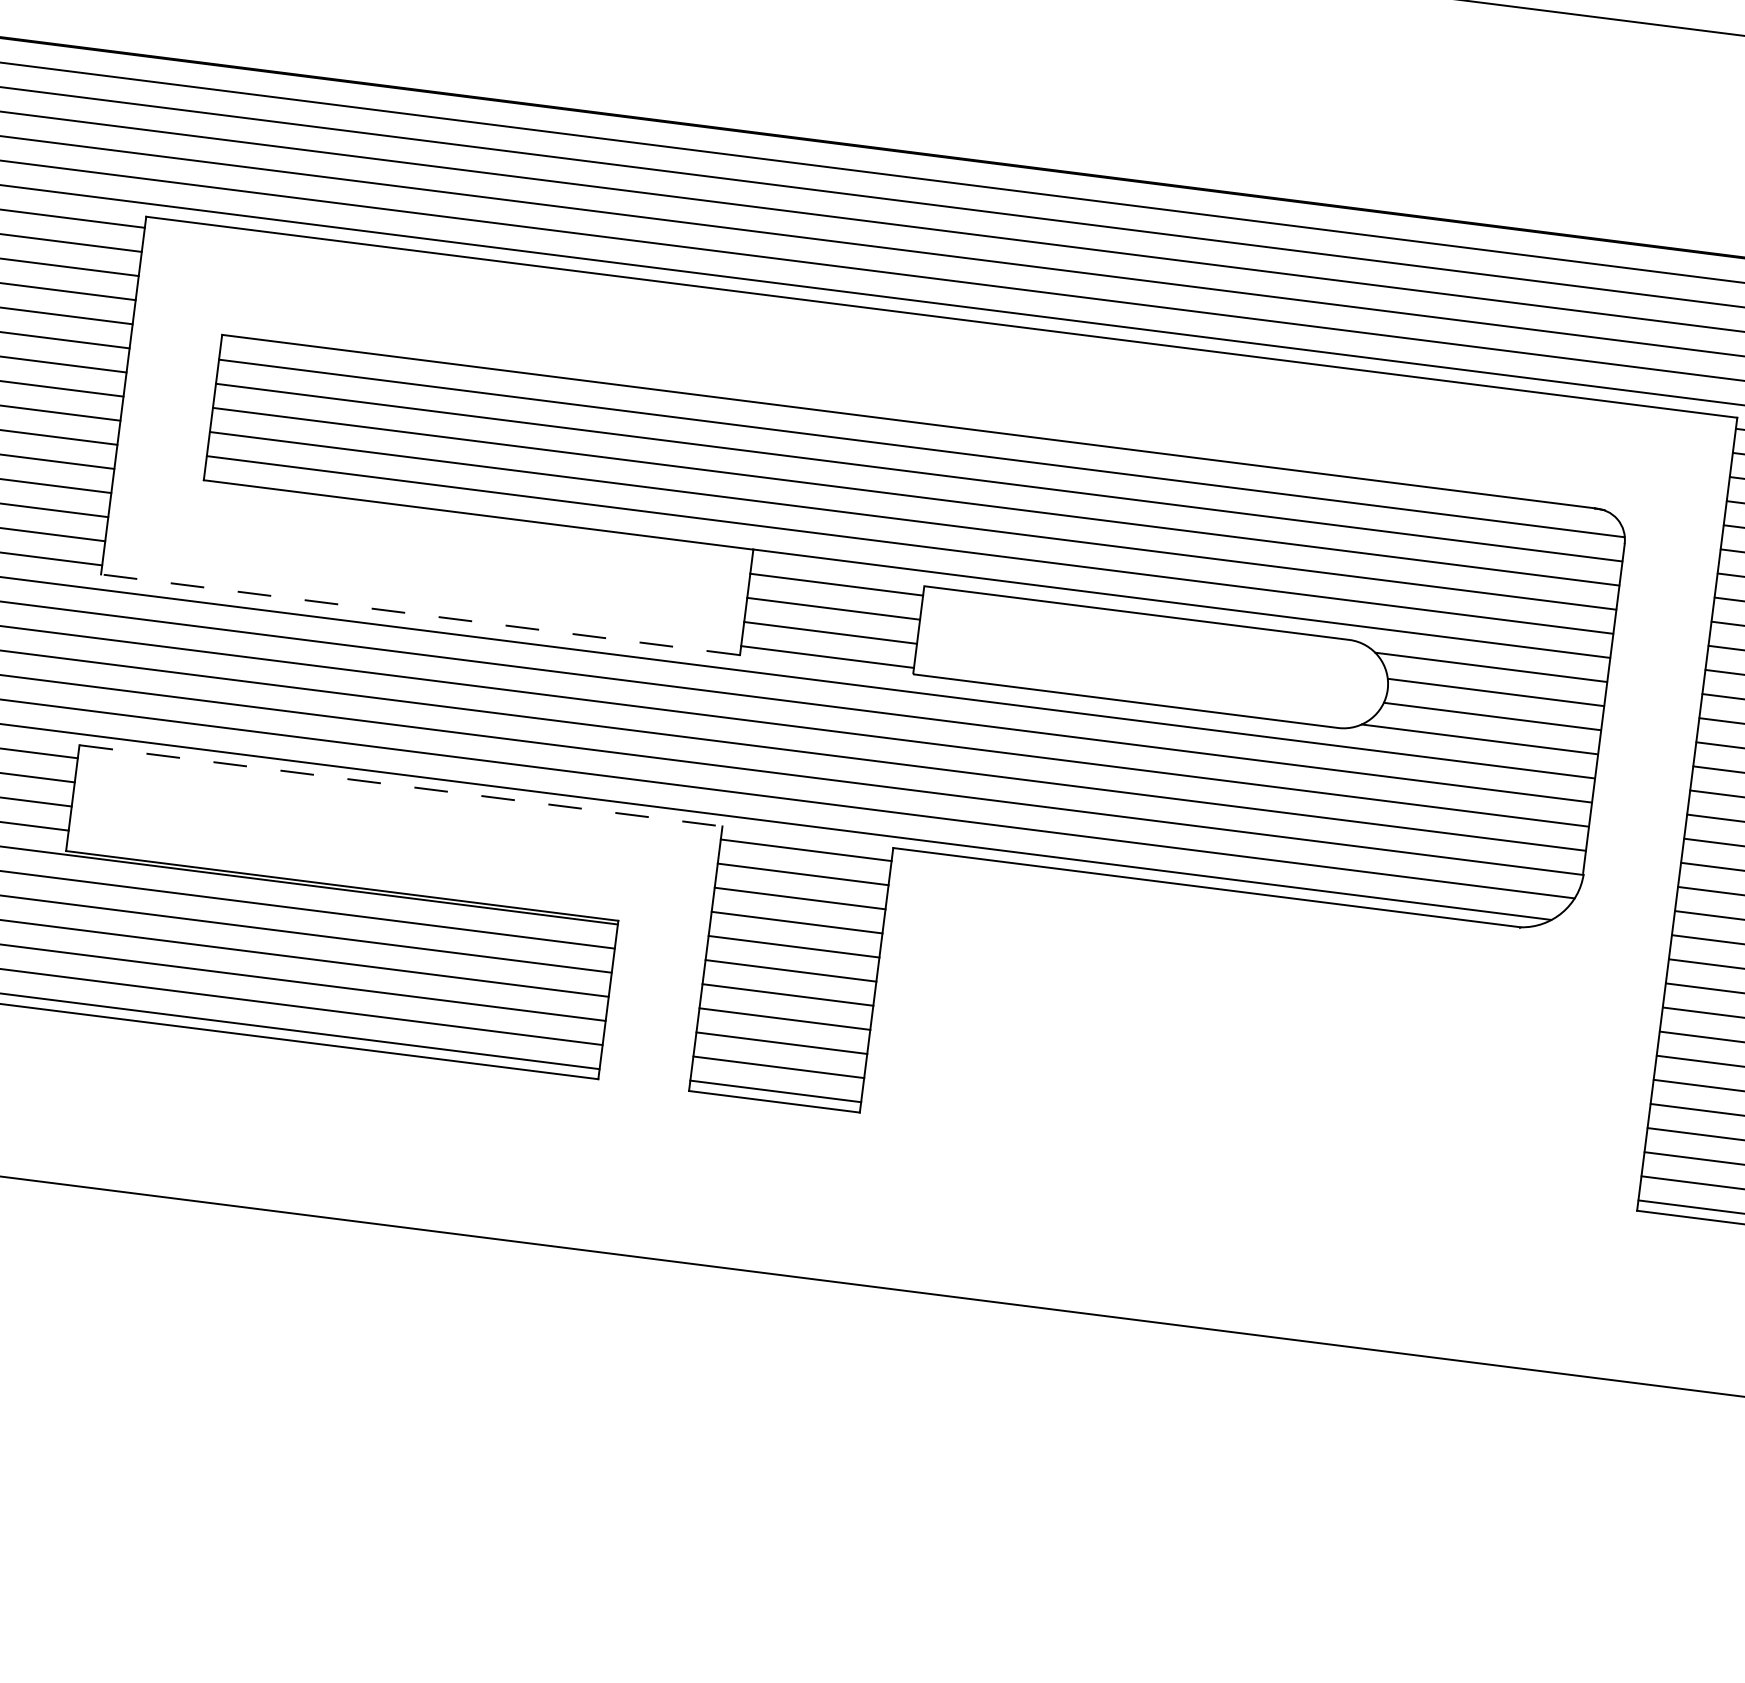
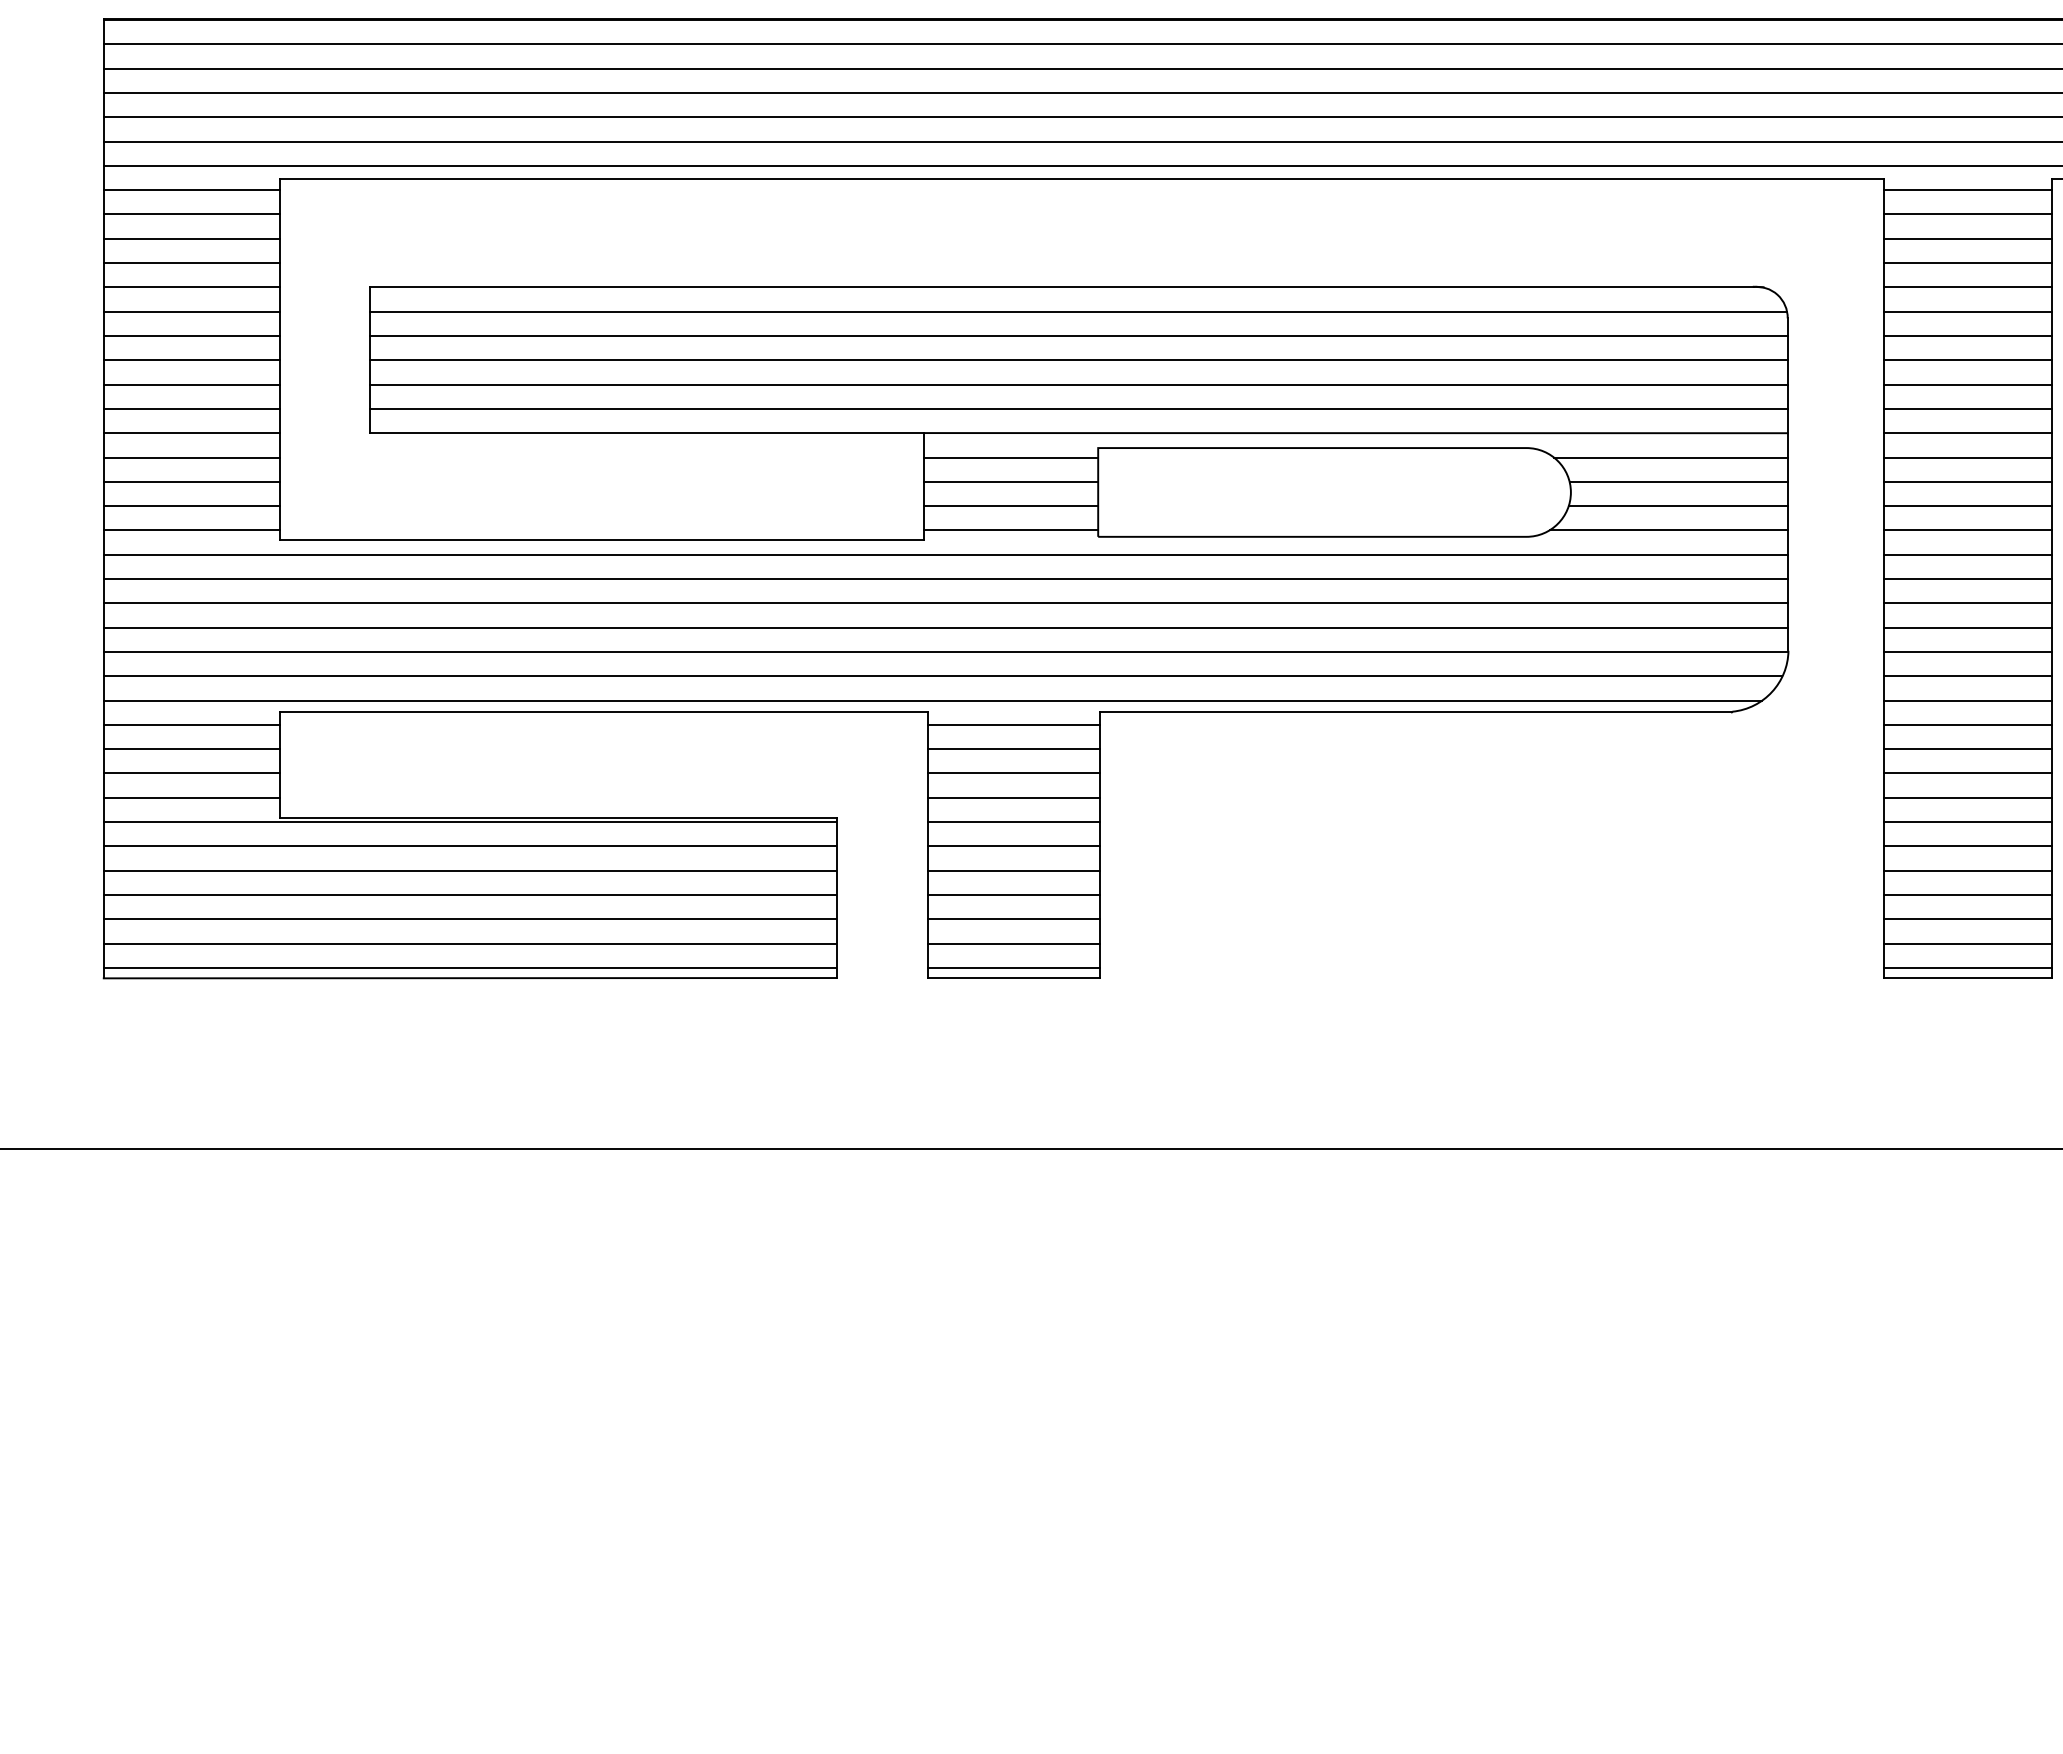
line: (420, 614) -> (601, 539), dashed -> solid
line: (401, 785) -> (604, 711), dashed -> solid

